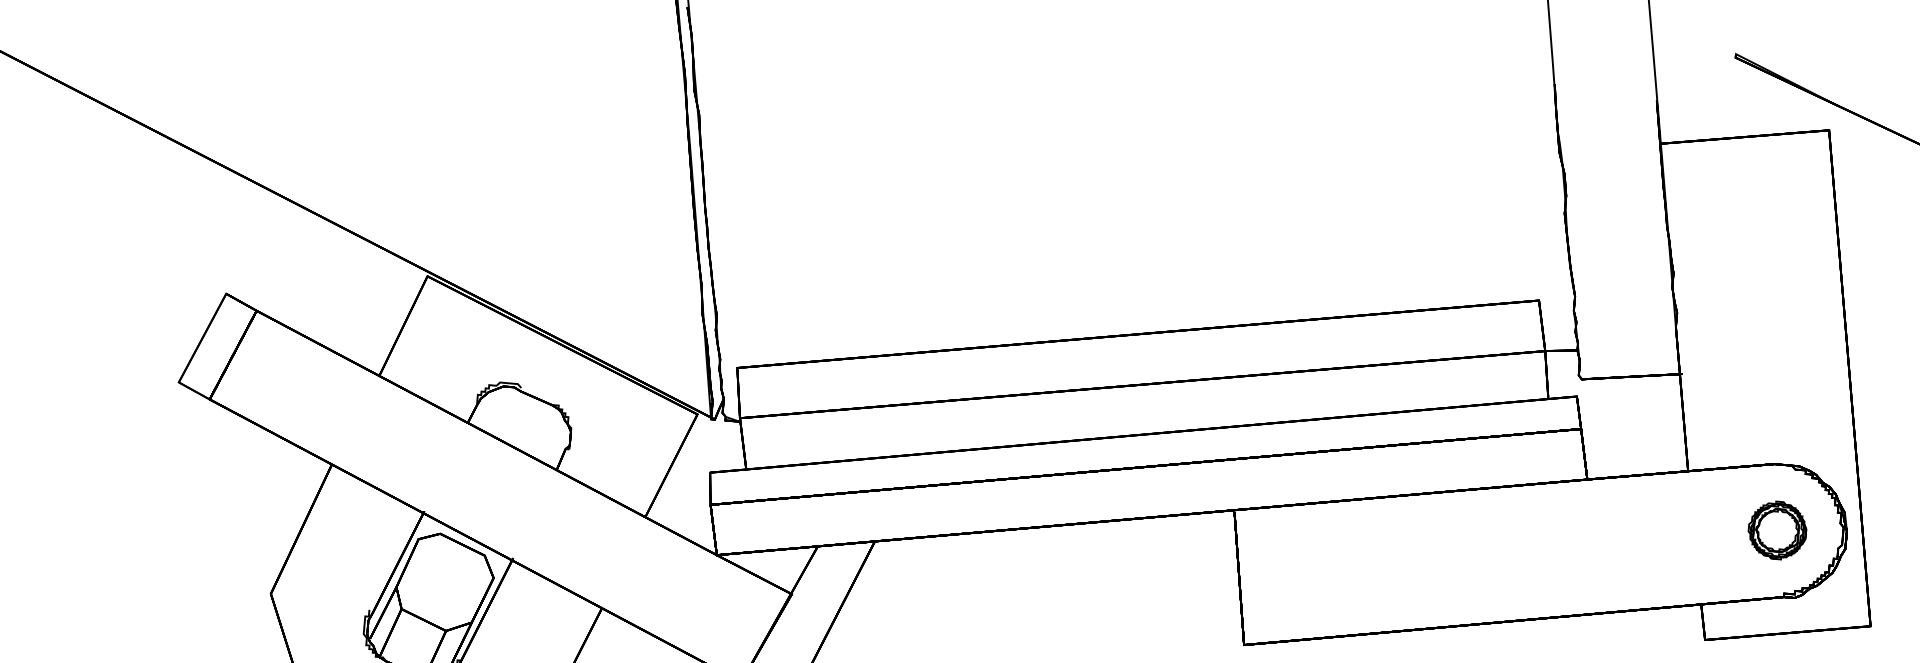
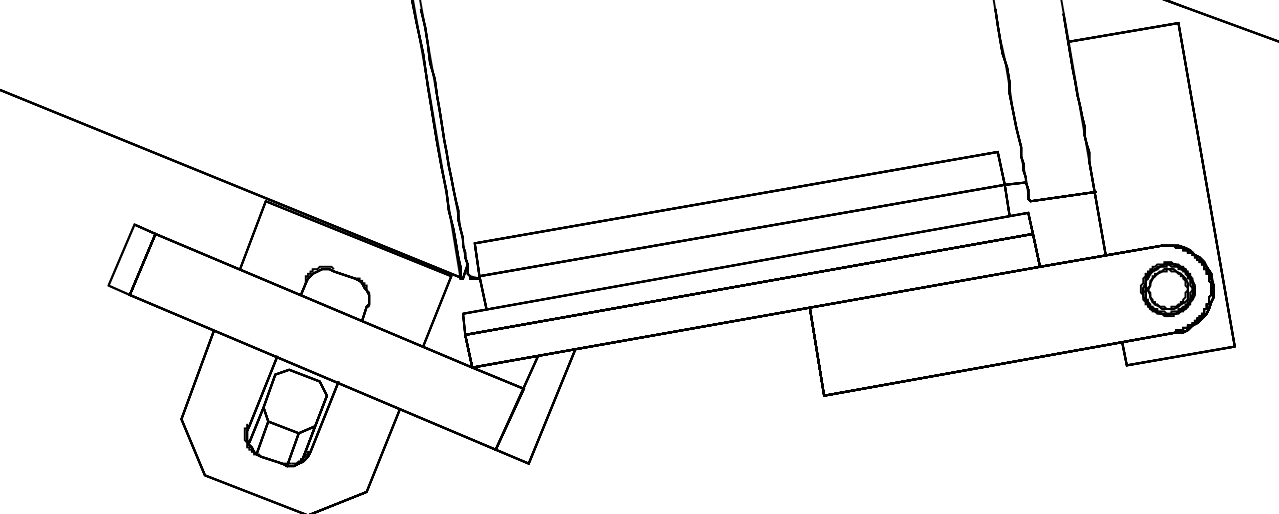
part: (1776, 529) -> (1167, 288), size x1.43

